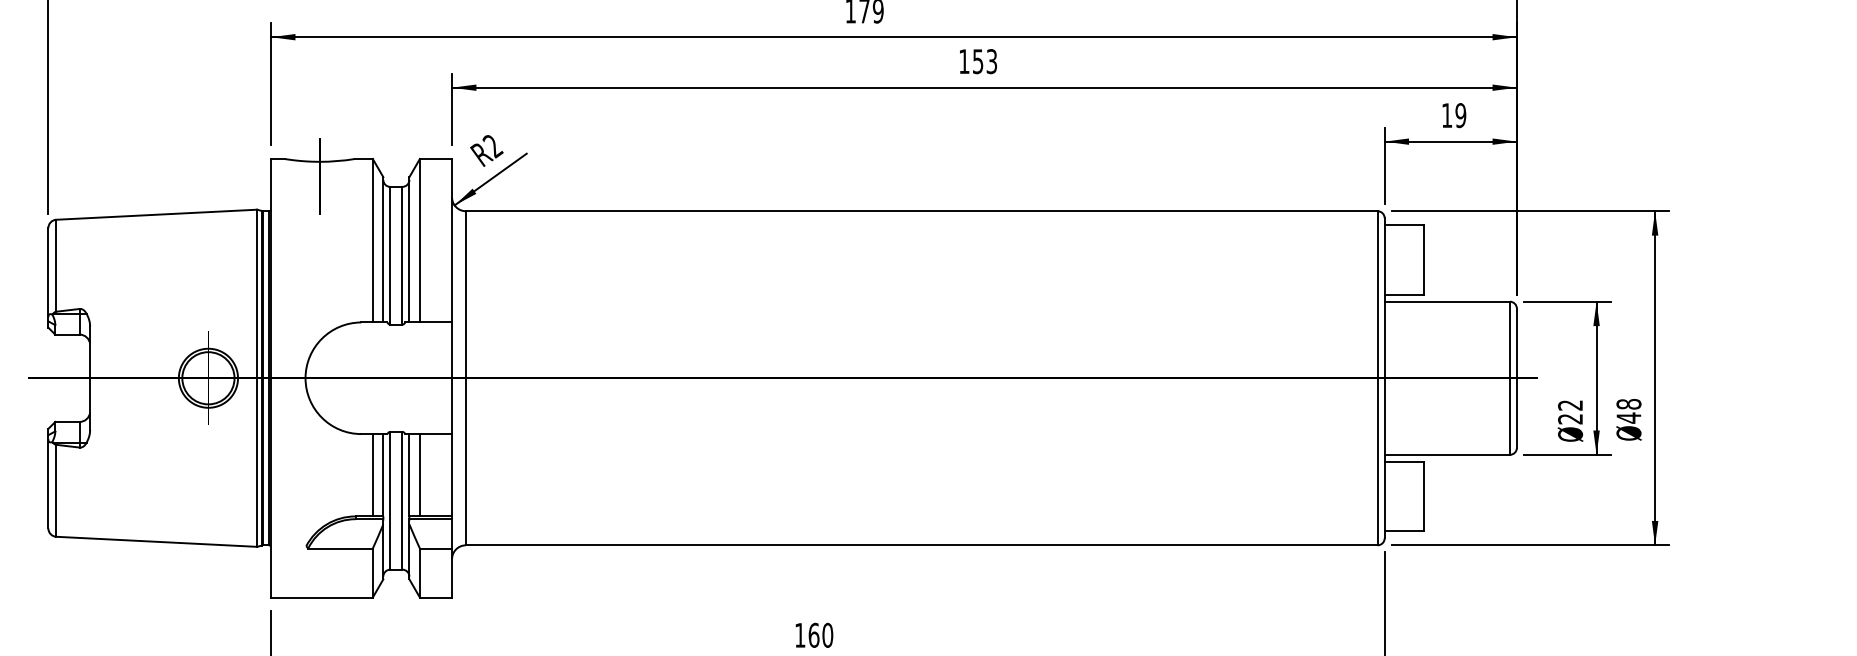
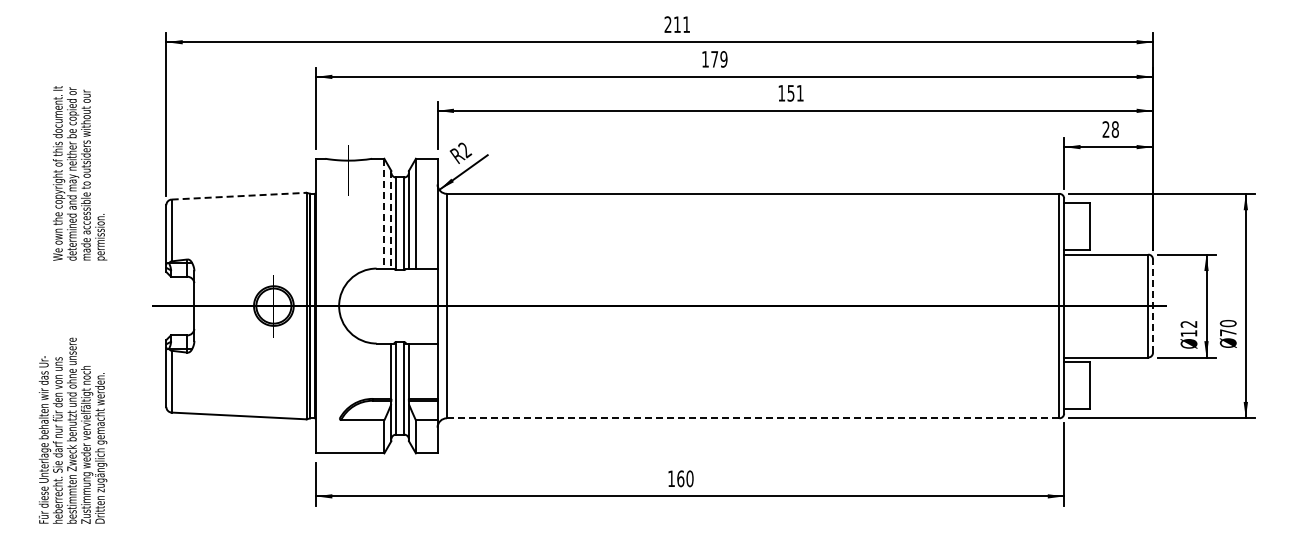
text: (990, 60) -> (799, 92), 153 -> 151
text: (1453, 115) -> (1110, 129), 19 -> 28
line: (157, 215) -> (239, 196), solid -> dashed
line: (373, 240) -> (384, 213), solid -> dashed
line: (383, 249) -> (391, 219), solid -> dashed
line: (1516, 378) -> (1152, 306), solid -> dashed
text: (1629, 411) -> (1228, 328), 48 -> 70
text: (1569, 419) -> (1188, 333), 22 -> 12
line: (373, 474) -> (384, 370), removed
line: (419, 474) -> (415, 370), removed
line: (922, 545) -> (753, 418), solid -> dashed

